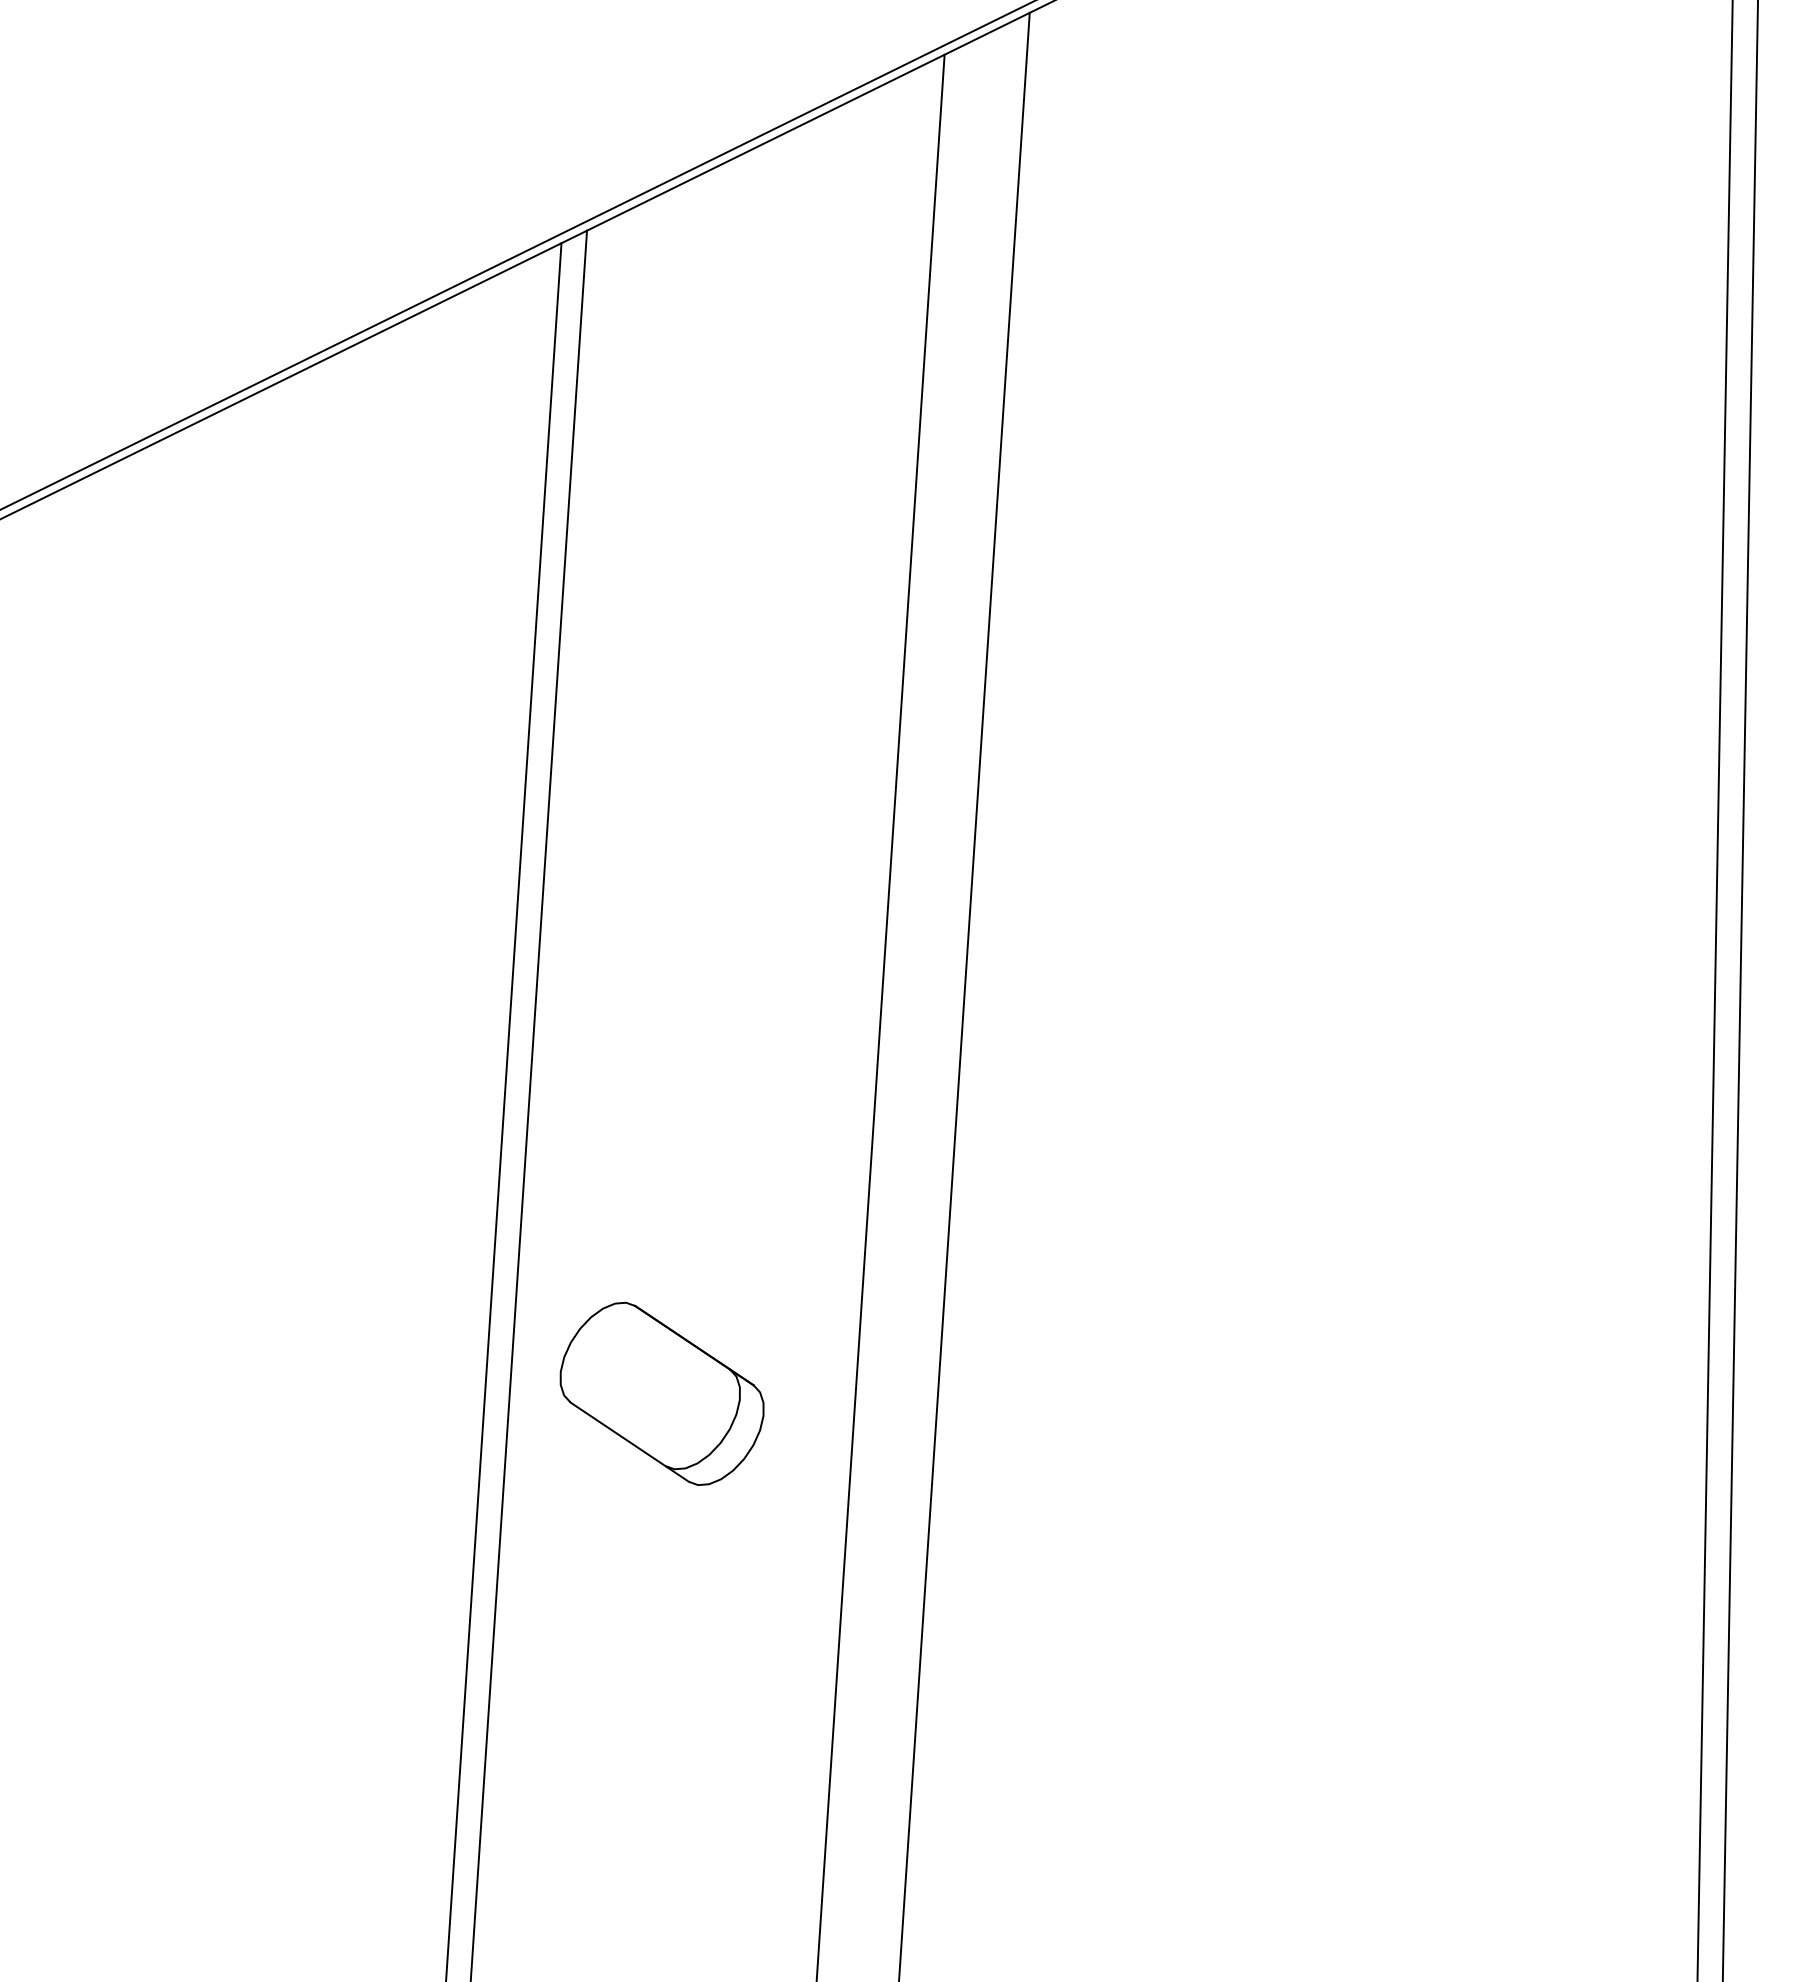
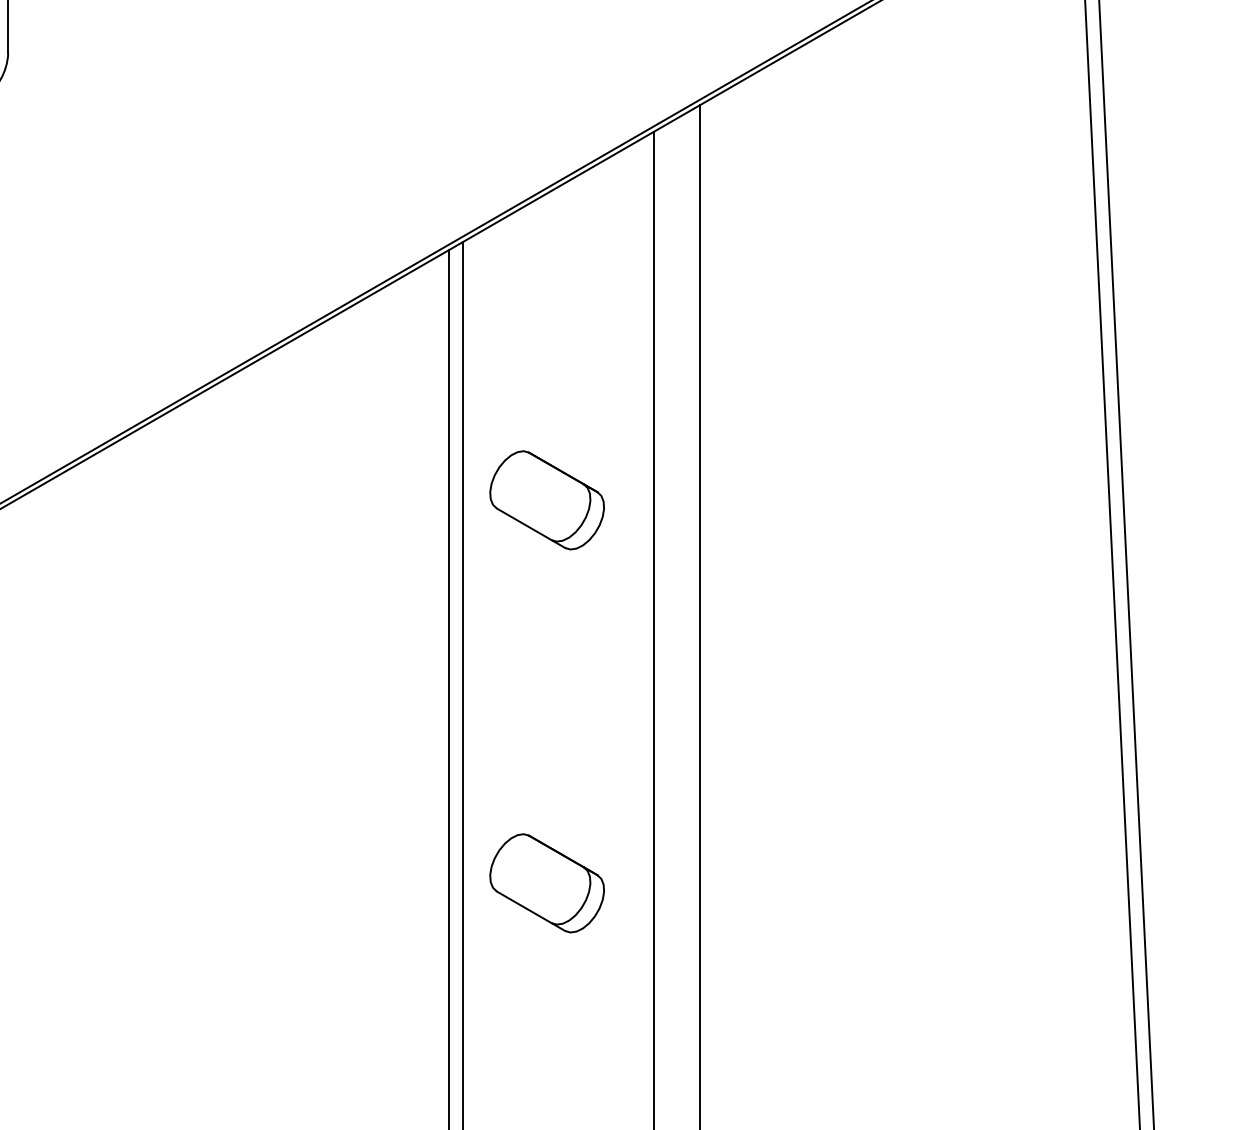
part: (706, 705) -> (546, 500), added

